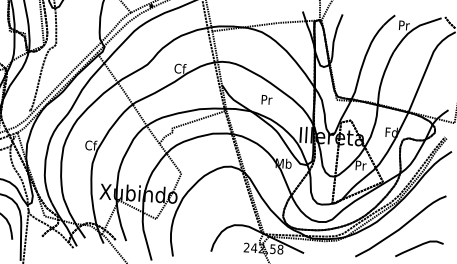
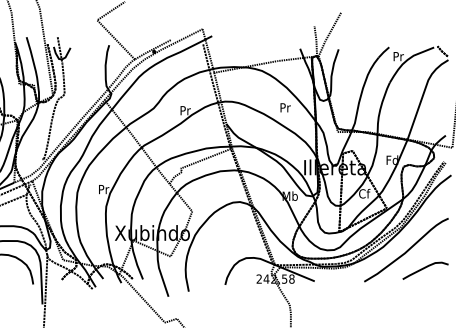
text: (180, 68) -> (185, 110), Cf -> Pr
text: (266, 99) -> (285, 107), moved
text: (90, 145) -> (103, 189), Cf -> Pr
text: (360, 165) -> (364, 193), Pr -> Cf

